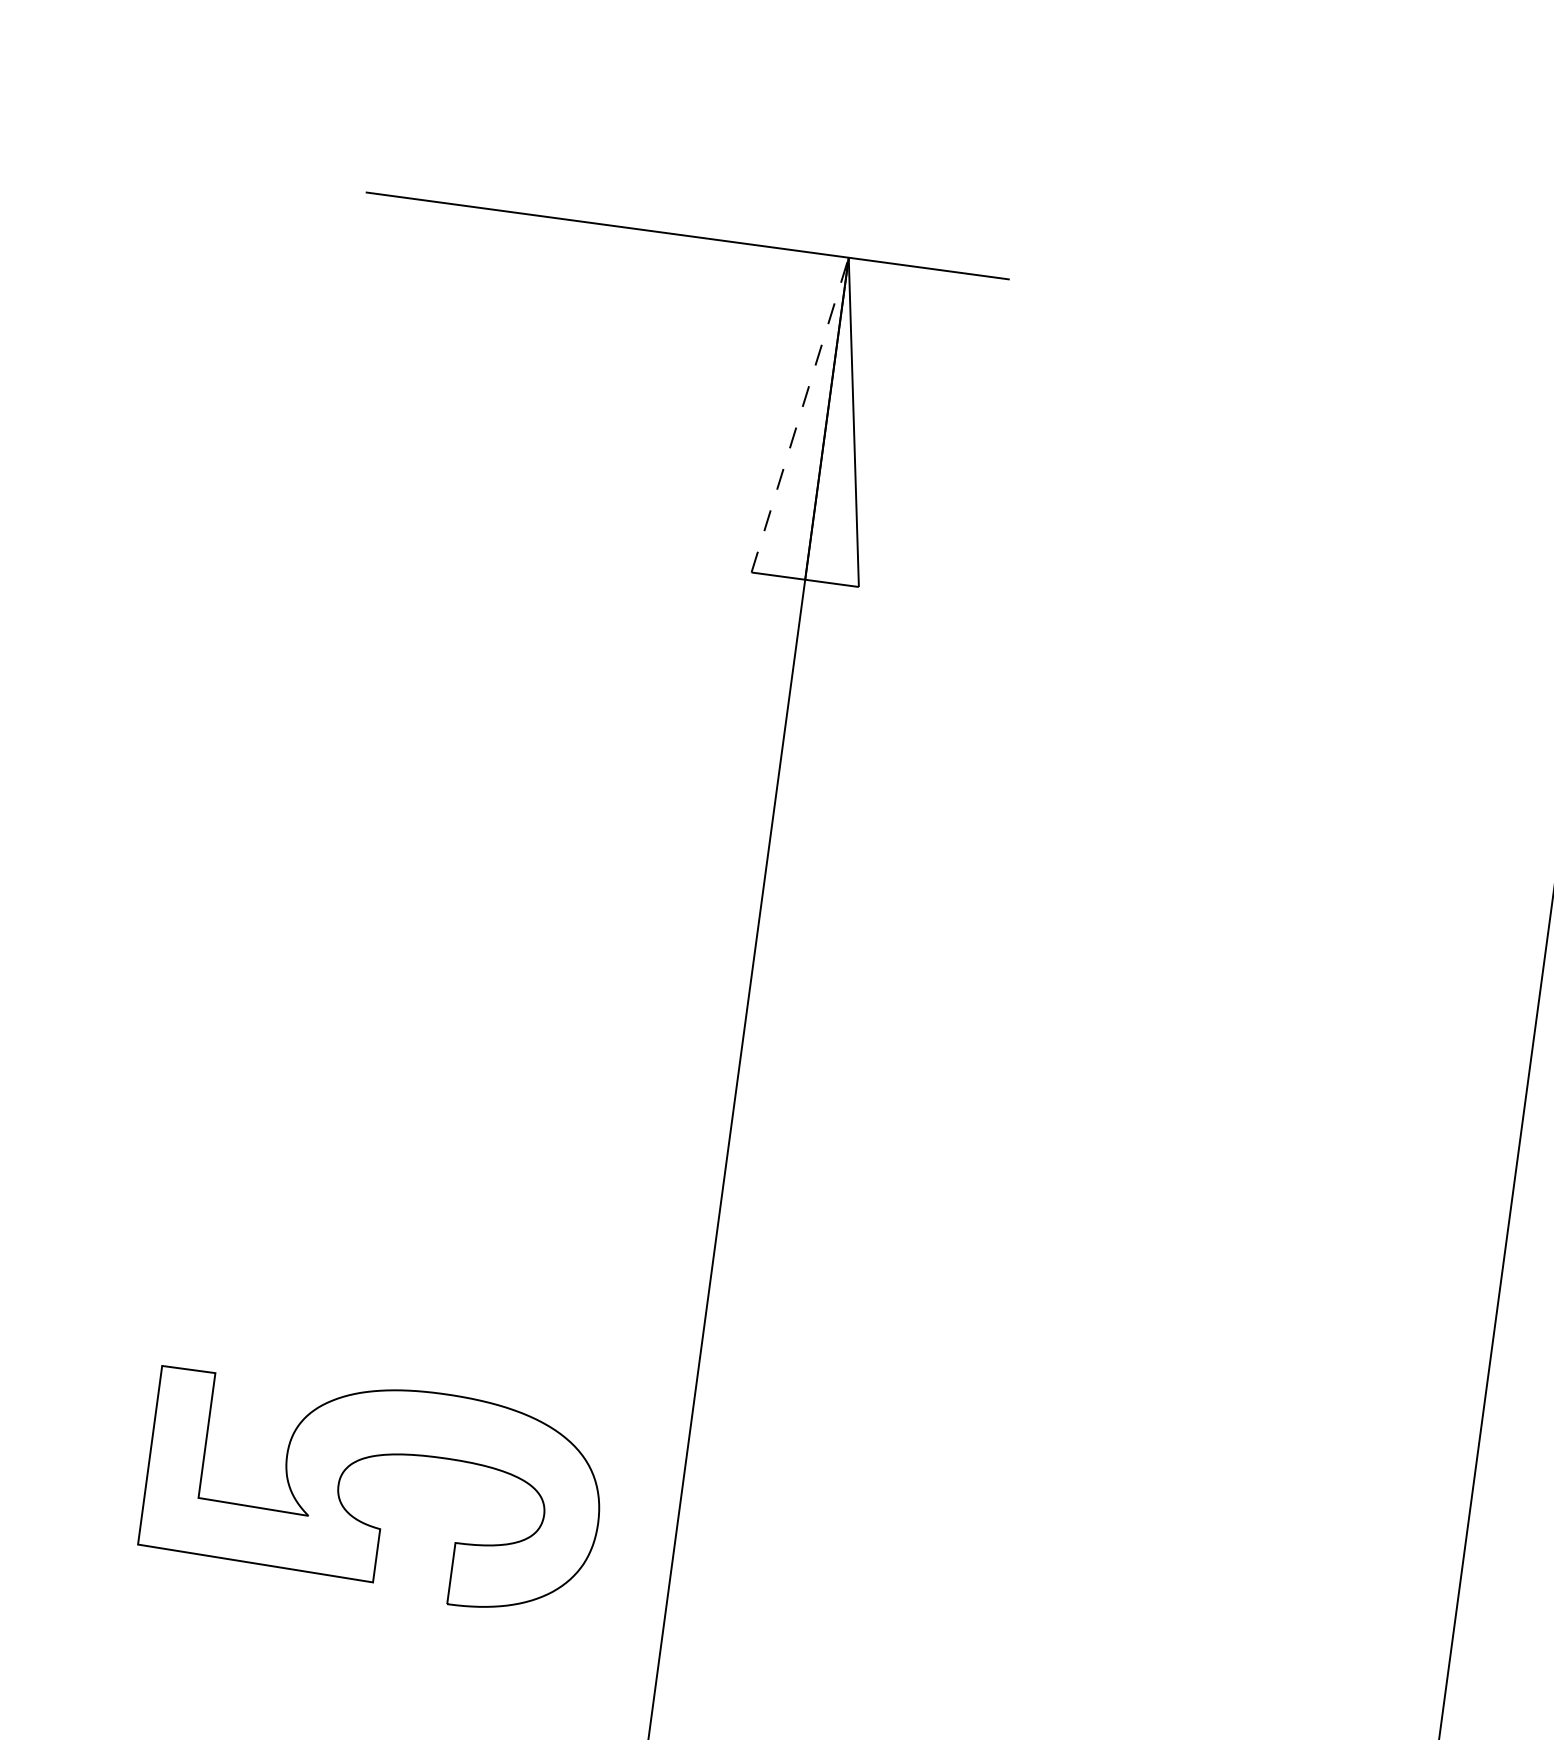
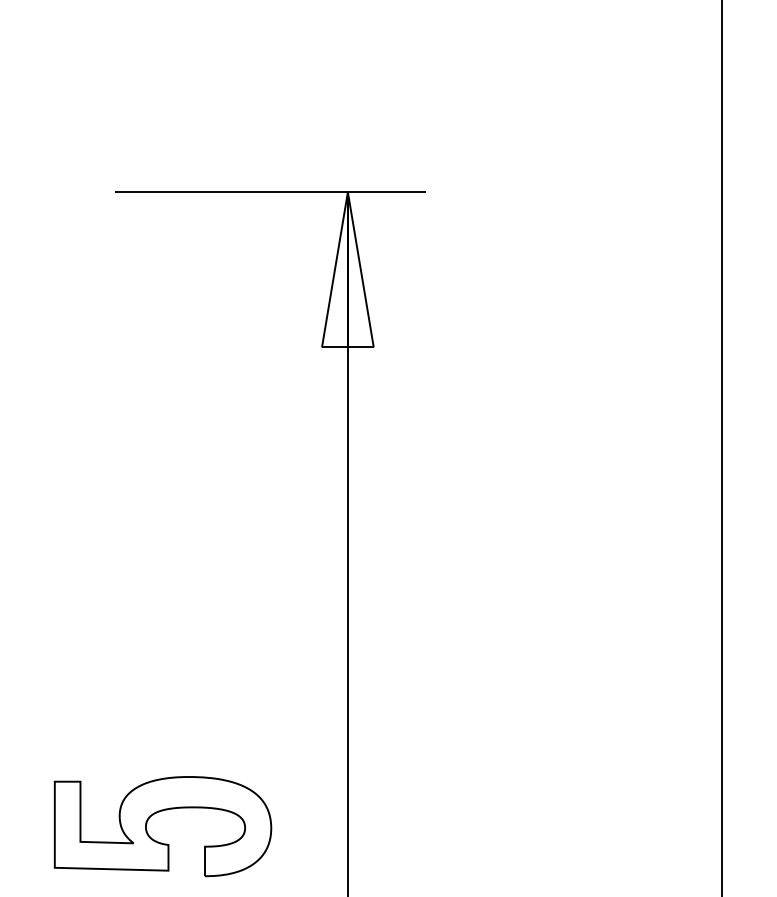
line: (799, 414) -> (334, 269), dashed -> solid
part: (357, 1463) -> (153, 815), moved

